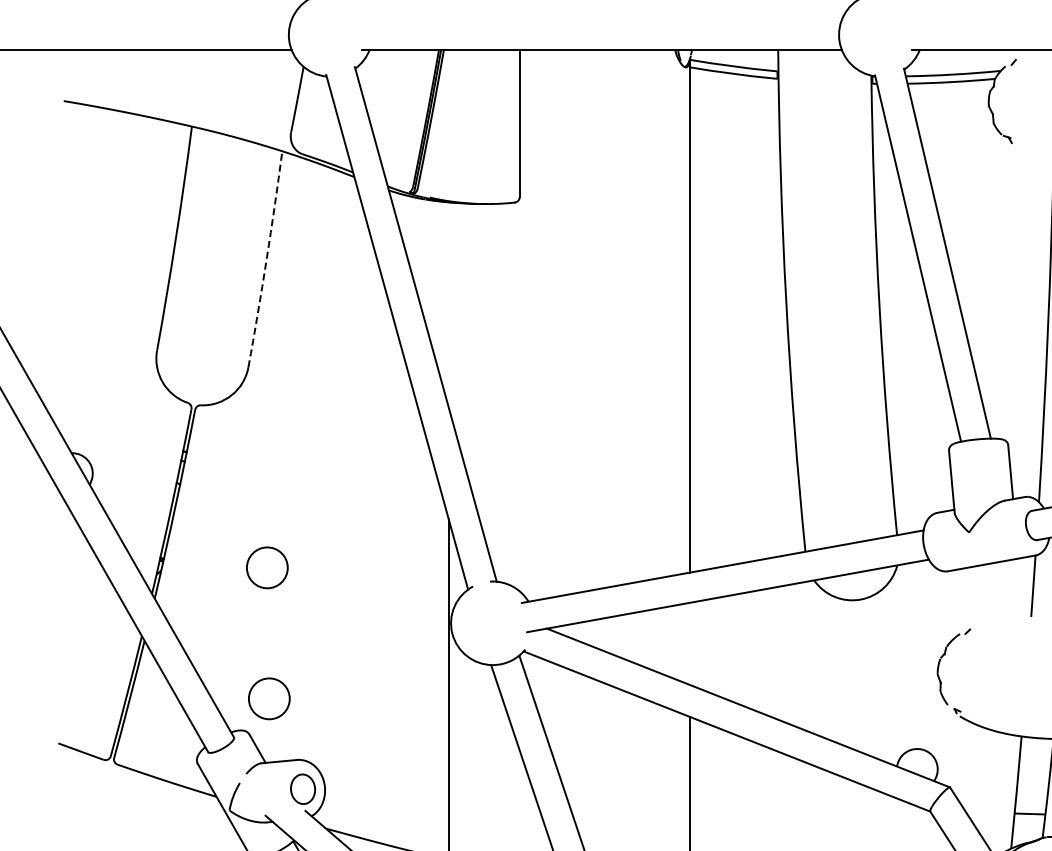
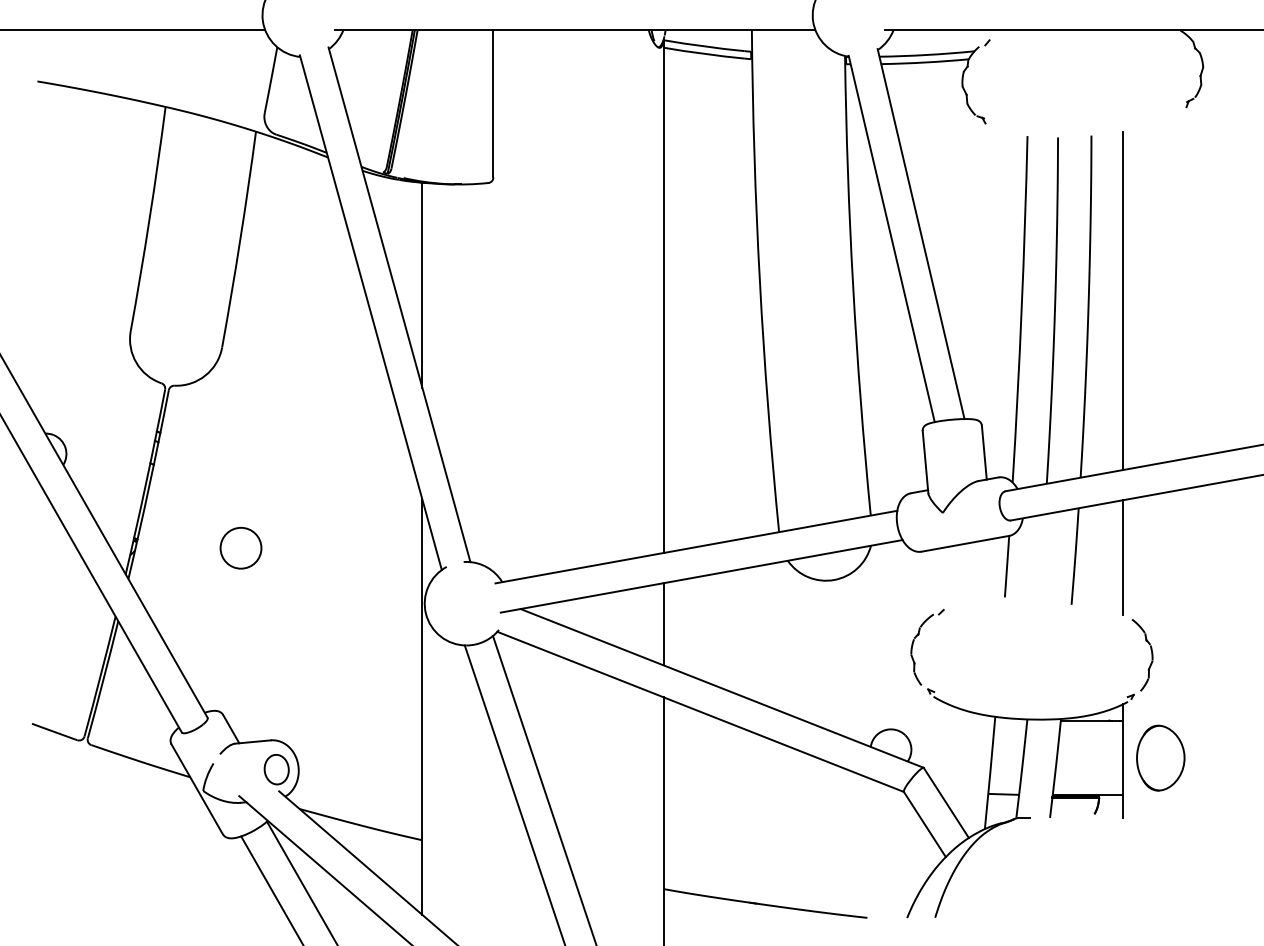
arc: (266, 259) -> (240, 239), dashed -> solid
line: (448, 304) -> (422, 284), added
line: (689, 644) -> (663, 624), added
circle: (268, 698) -> (242, 678), removed

